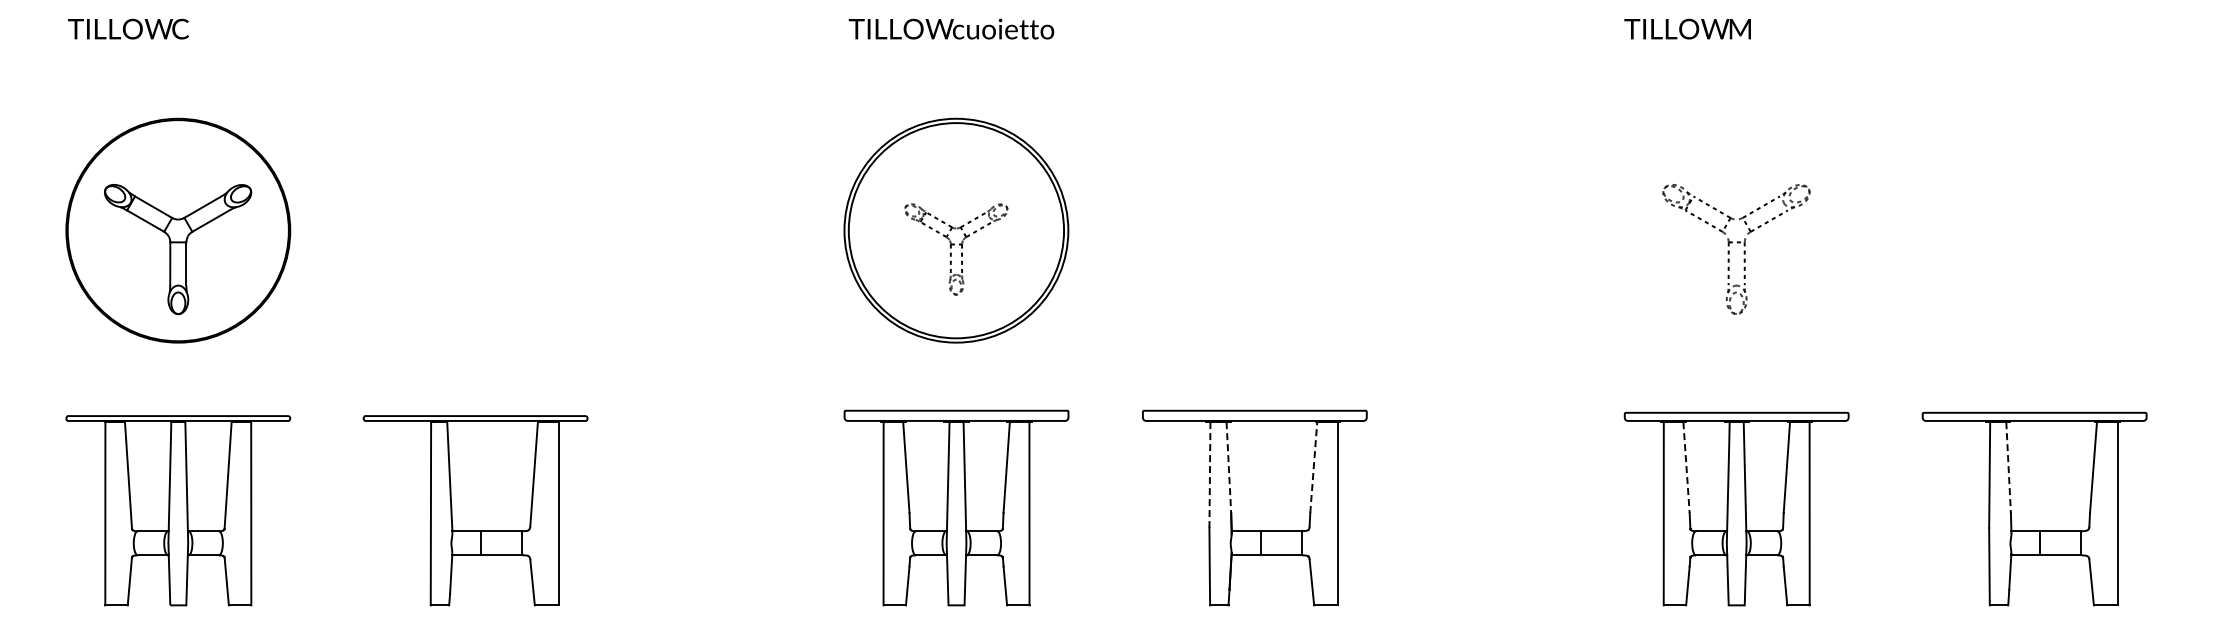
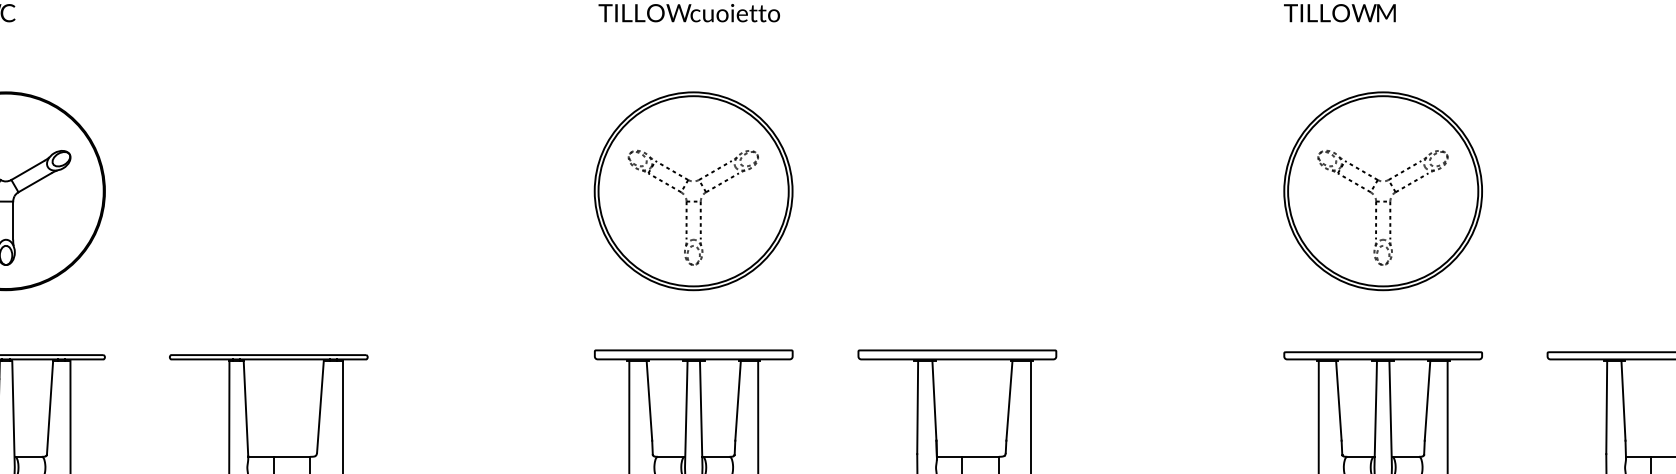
part: (1736, 230) -> (1383, 191), added
part: (956, 249) -> (693, 207), size x1.43
line: (1313, 467) -> (1009, 400), dashed -> solid
line: (1228, 468) -> (934, 401), dashed -> solid
line: (1686, 468) -> (1338, 401), dashed -> solid
line: (2008, 468) -> (1623, 401), dashed -> solid
line: (1209, 475) -> (917, 407), dashed -> solid

